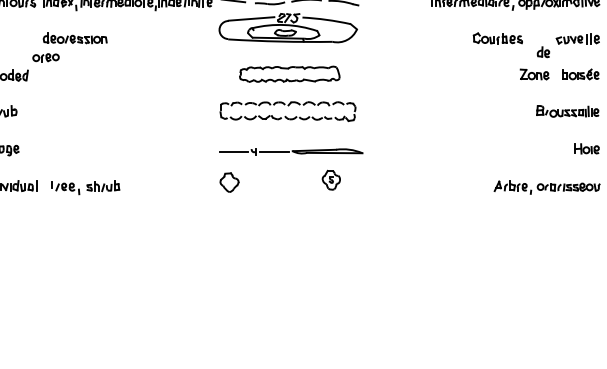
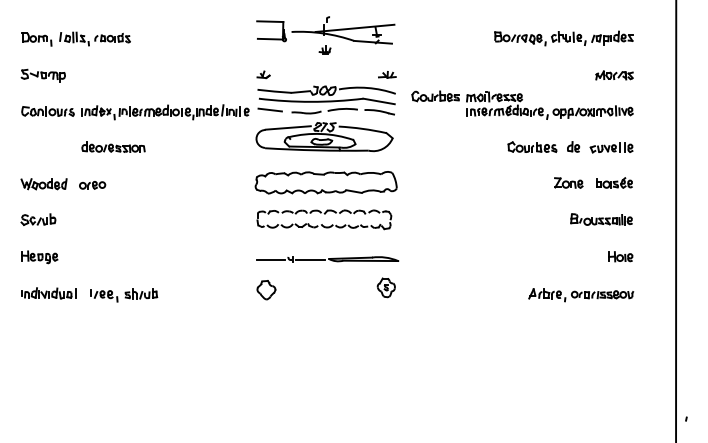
part: (543, 51) -> (573, 146), moved
part: (45, 57) -> (92, 185), moved
part: (289, 73) -> (325, 182), size x1.43
part: (330, 179) -> (385, 287), moved

